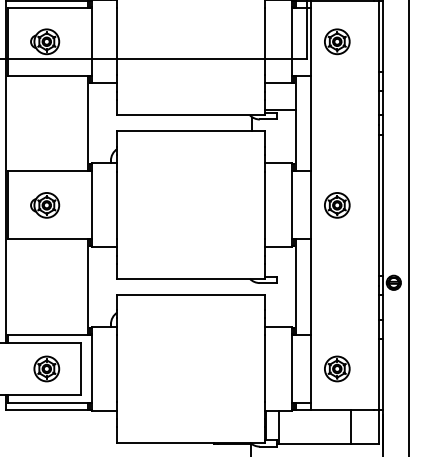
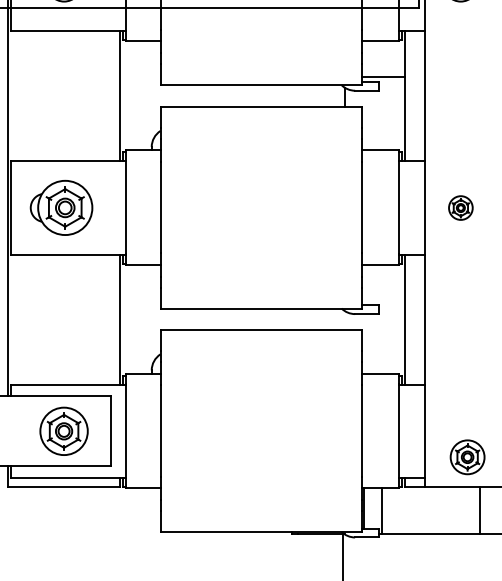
part: (45, 205) -> (62, 208), size x1.6
part: (337, 205) -> (461, 208), size x0.7
part: (46, 368) -> (63, 430), size x1.4
part: (337, 368) -> (467, 456), moved

